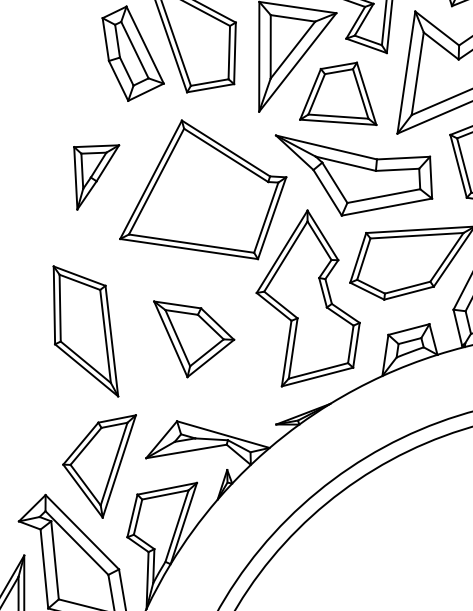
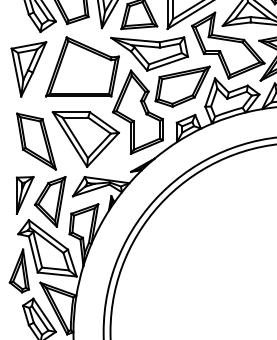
part: (91, 176) -> (28, 69), size x1.67
part: (190, 342) -> (85, 139), size x1.67
part: (43, 441) -> (24, 195), added

